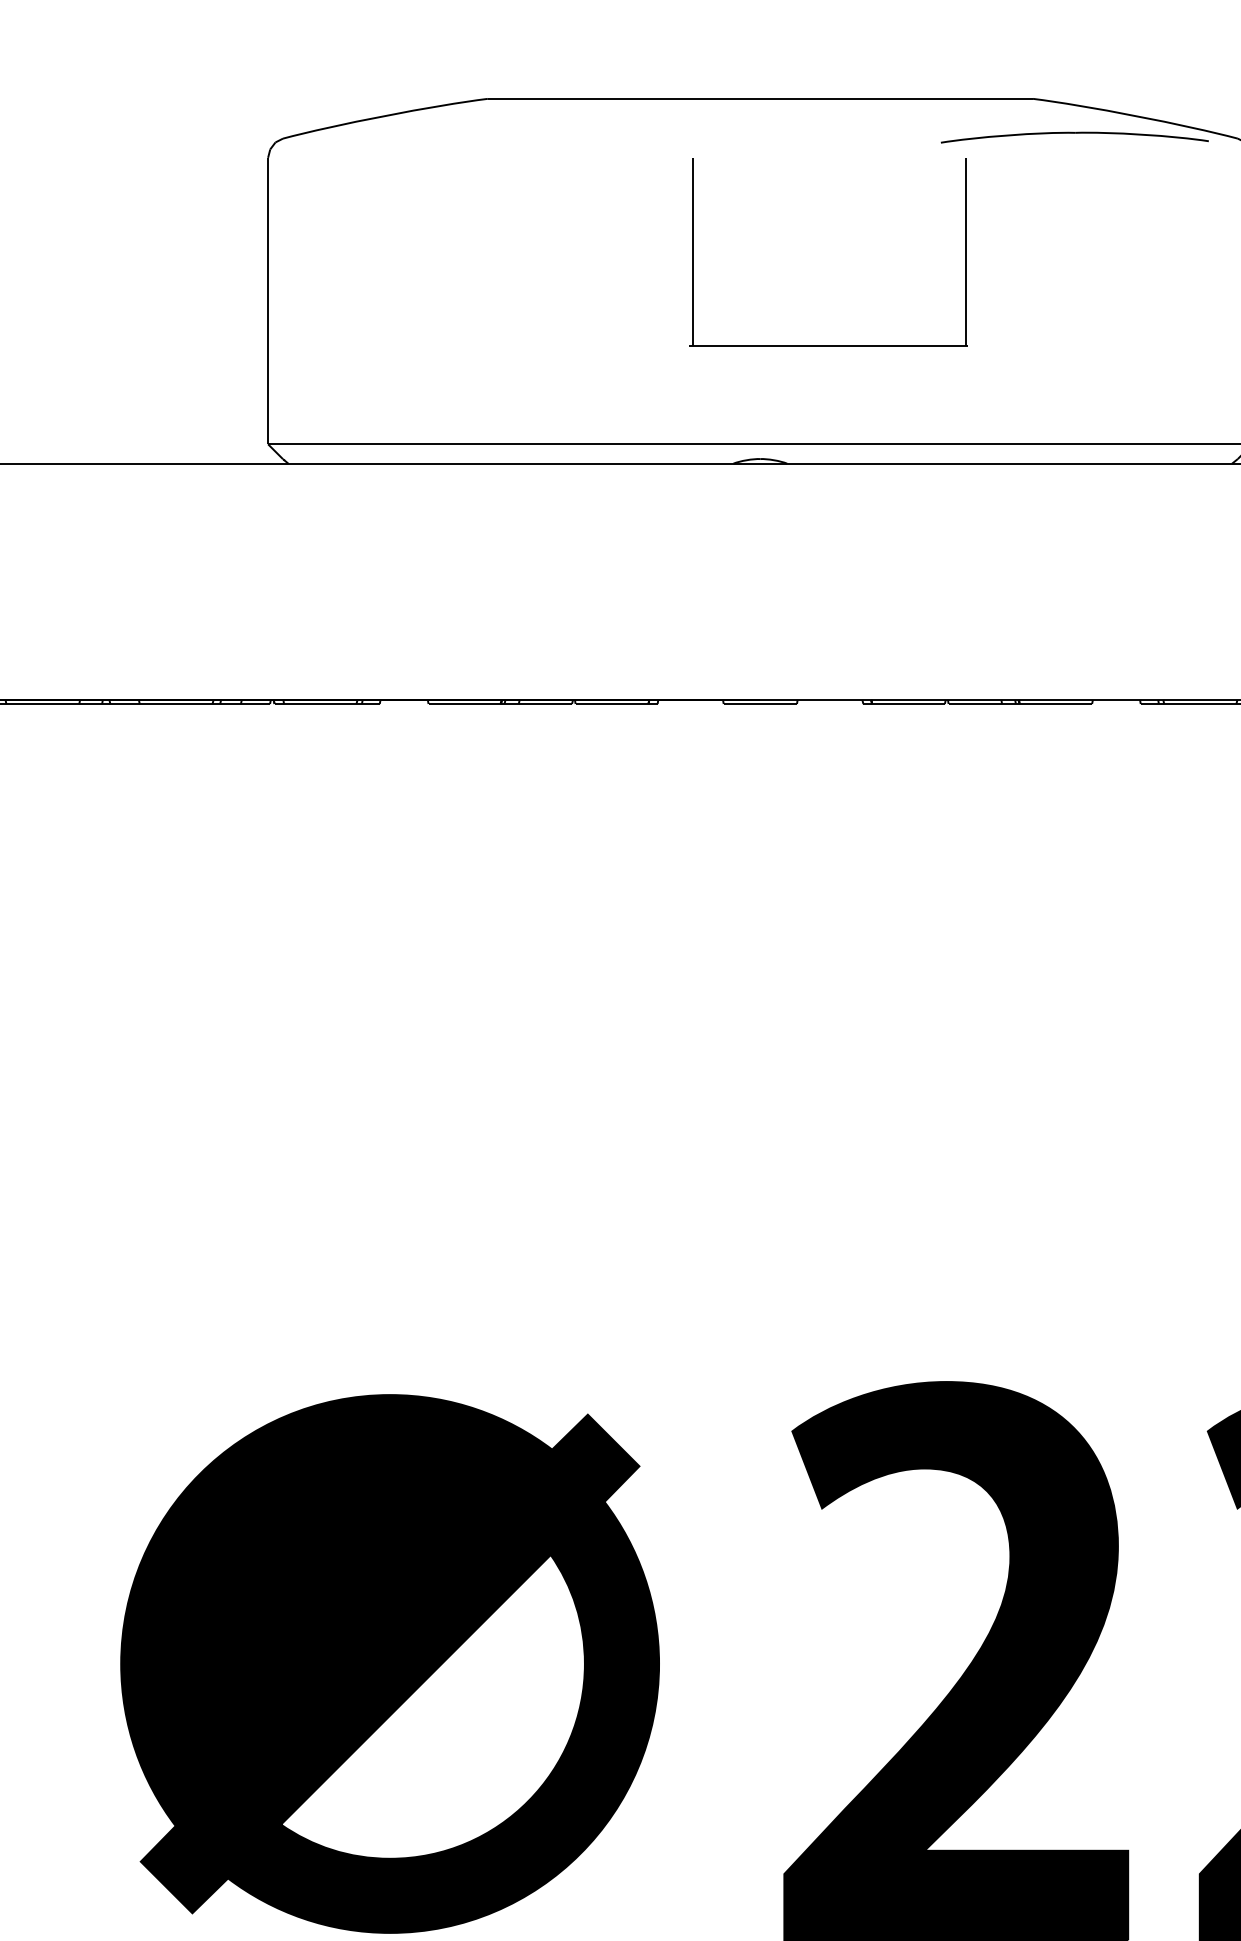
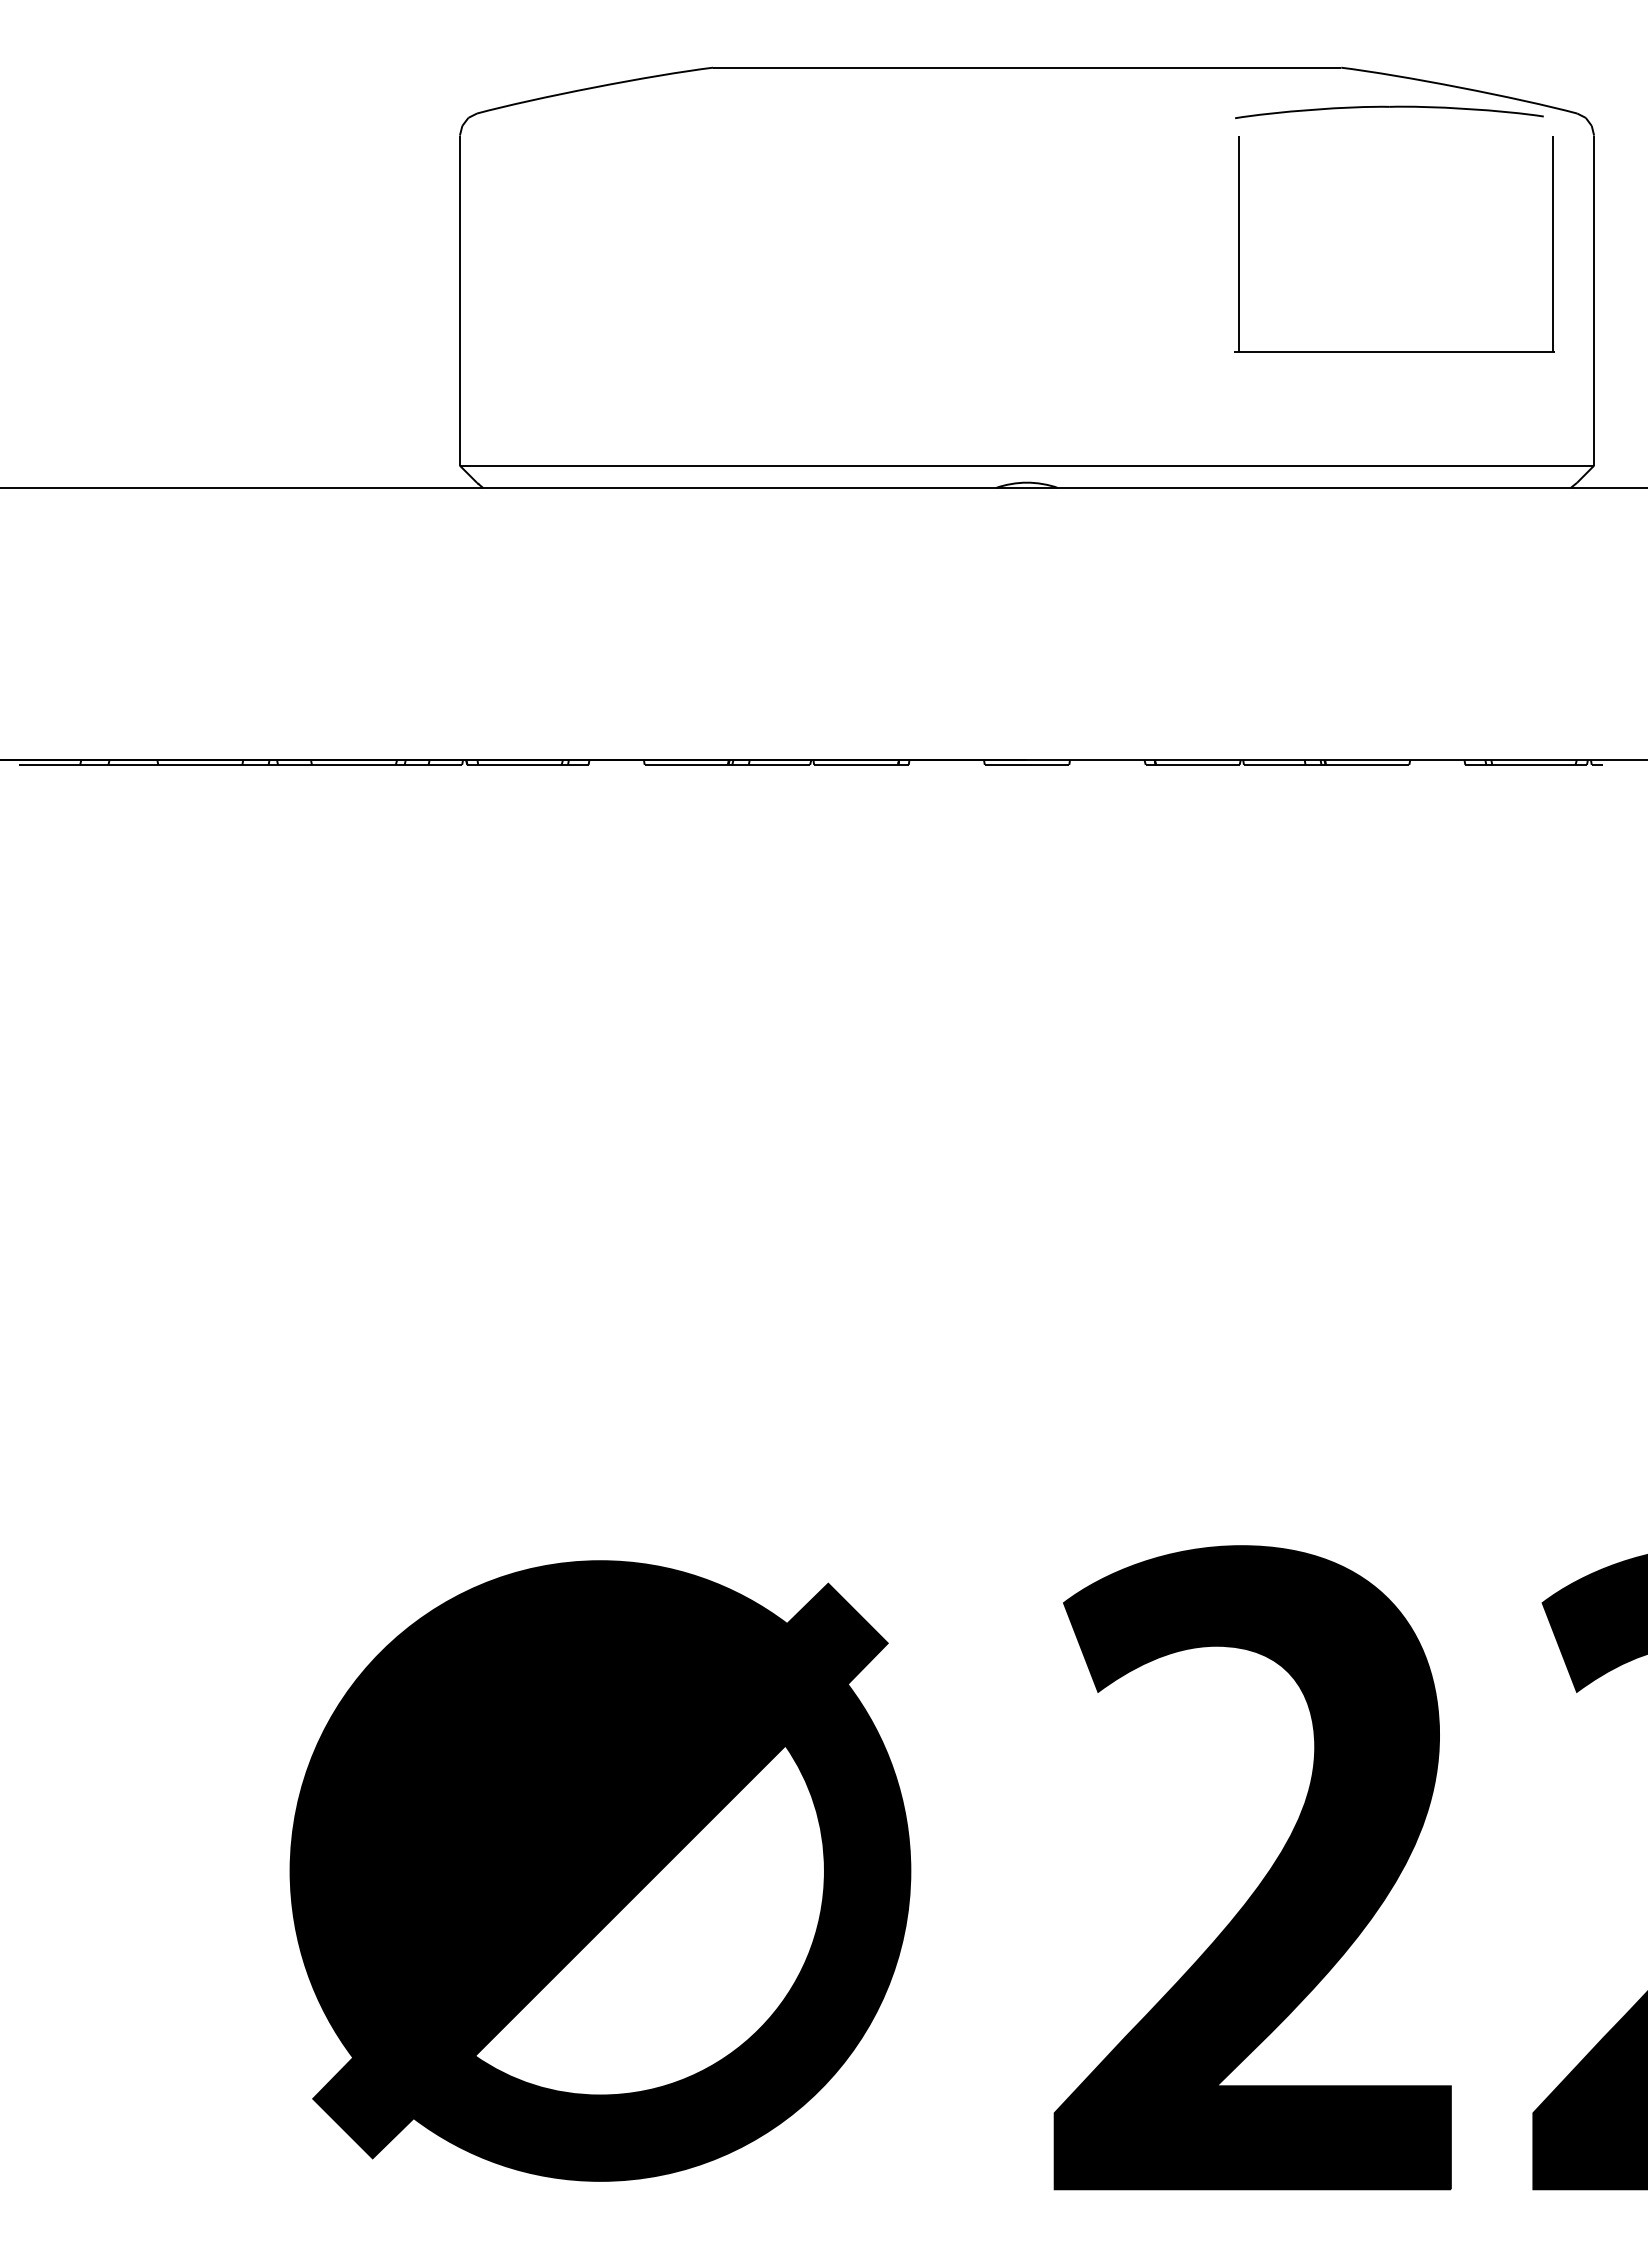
part: (828, 345) -> (1394, 351), moved

